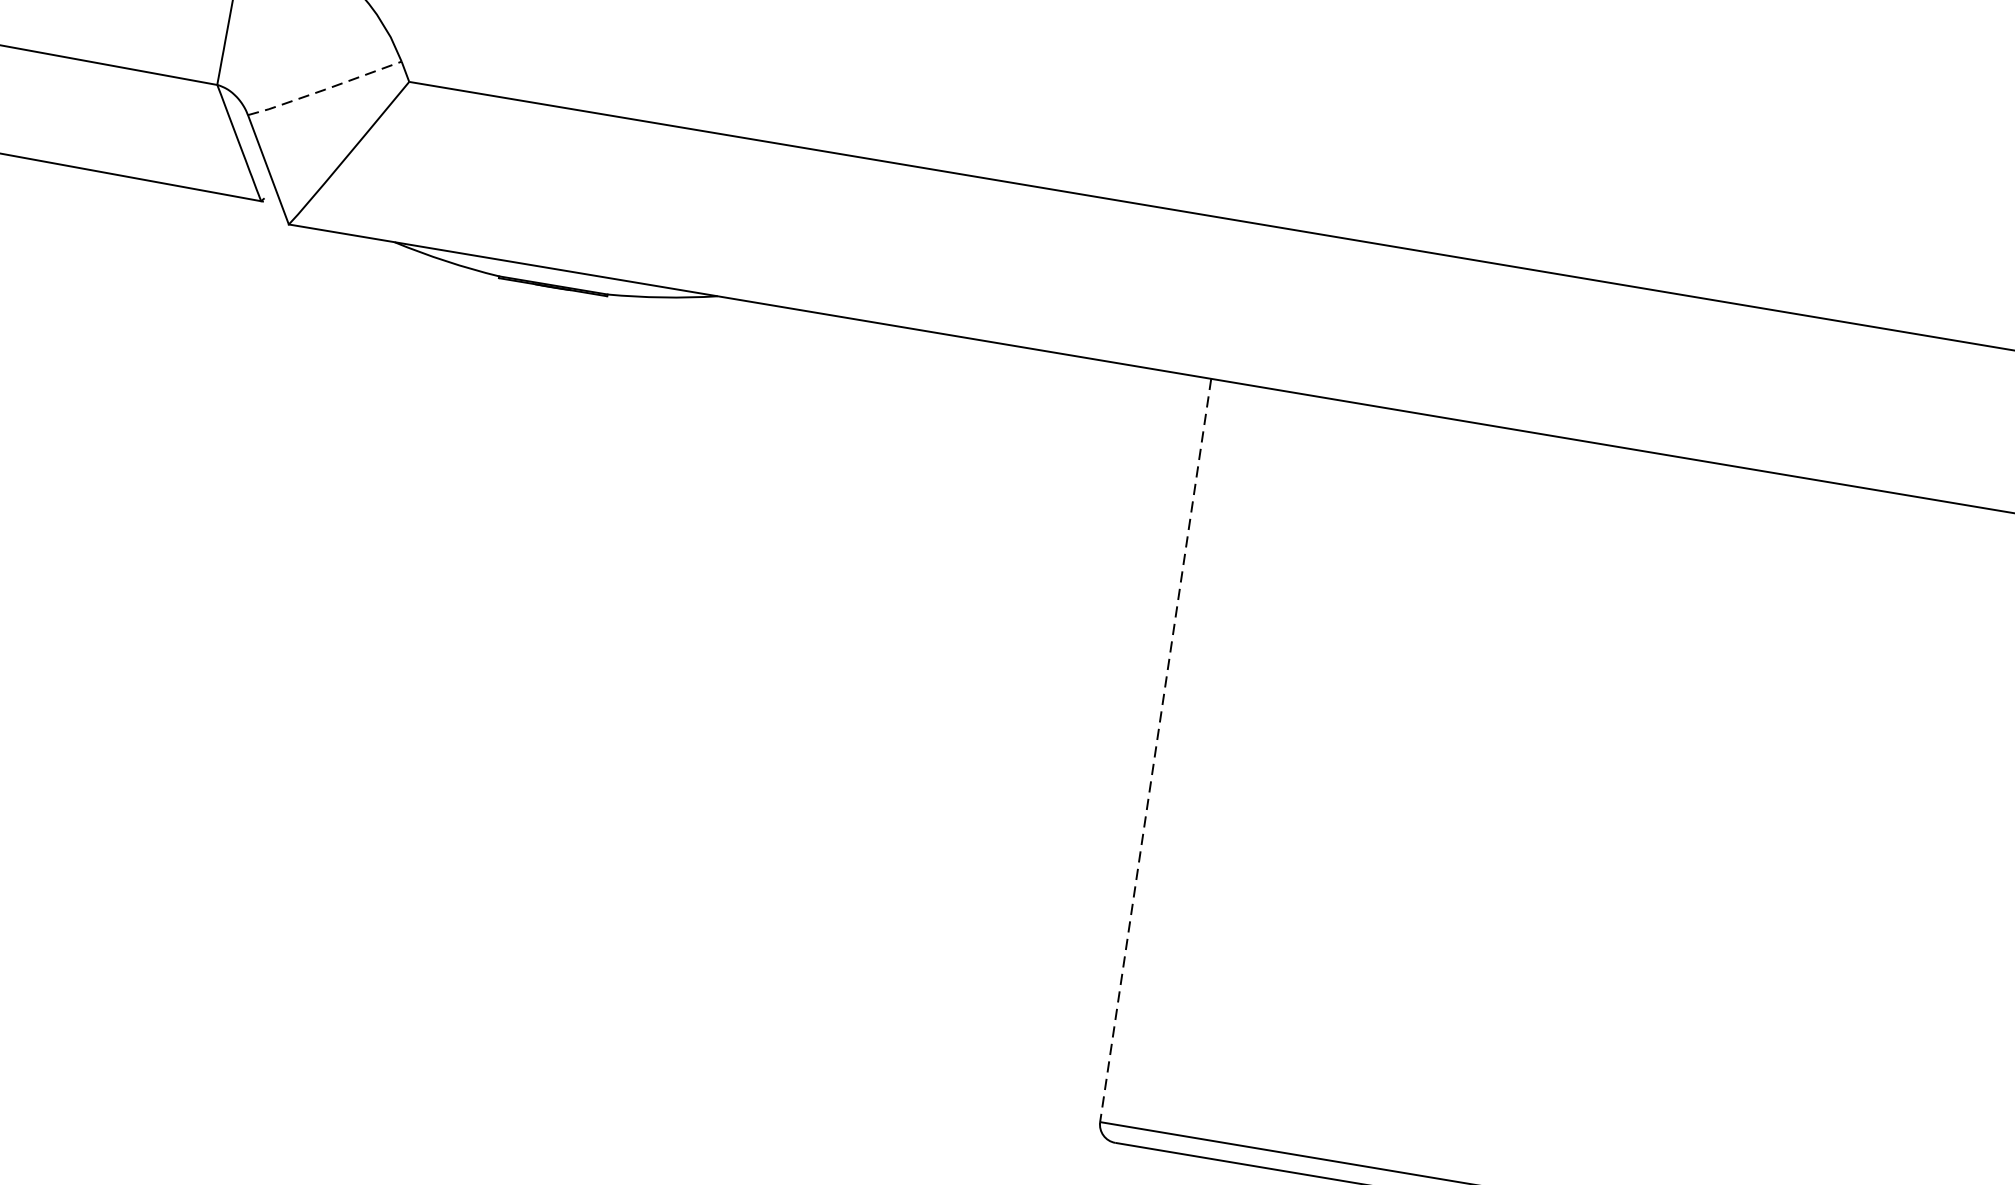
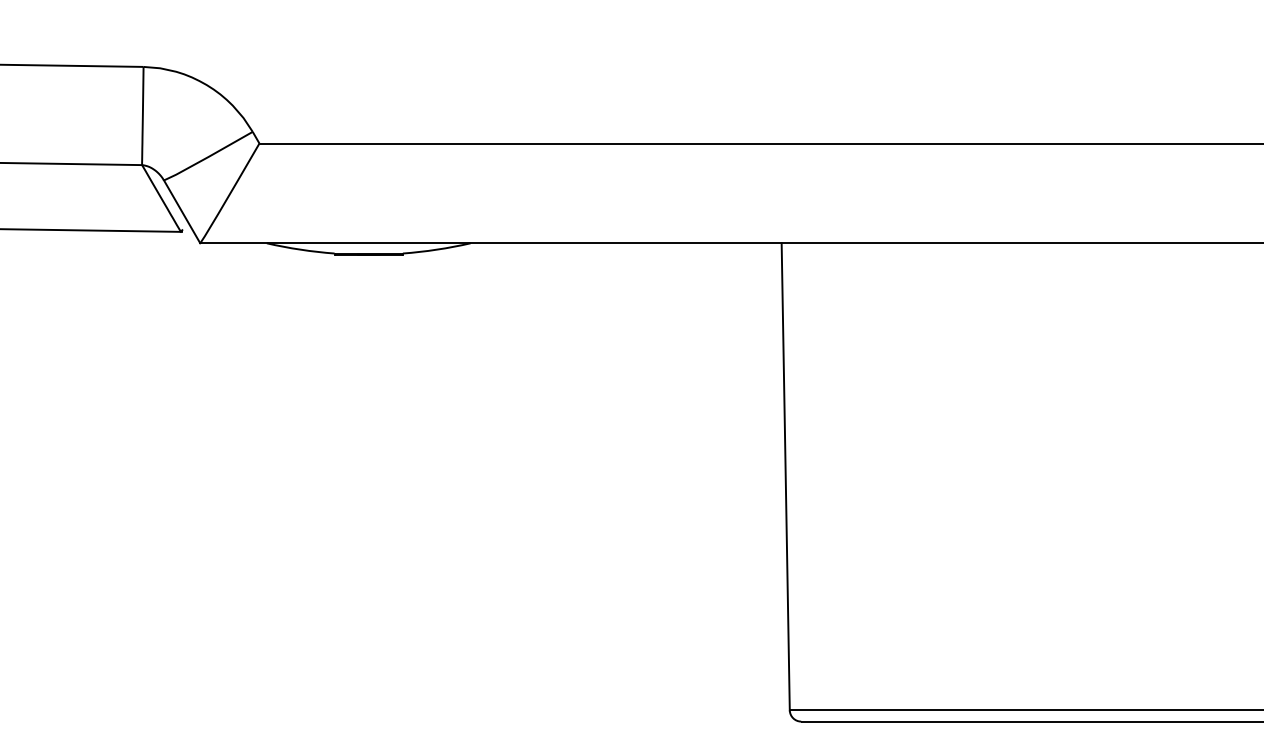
line: (324, 88) -> (208, 156), dashed -> solid
line: (1155, 749) -> (785, 476), dashed -> solid

